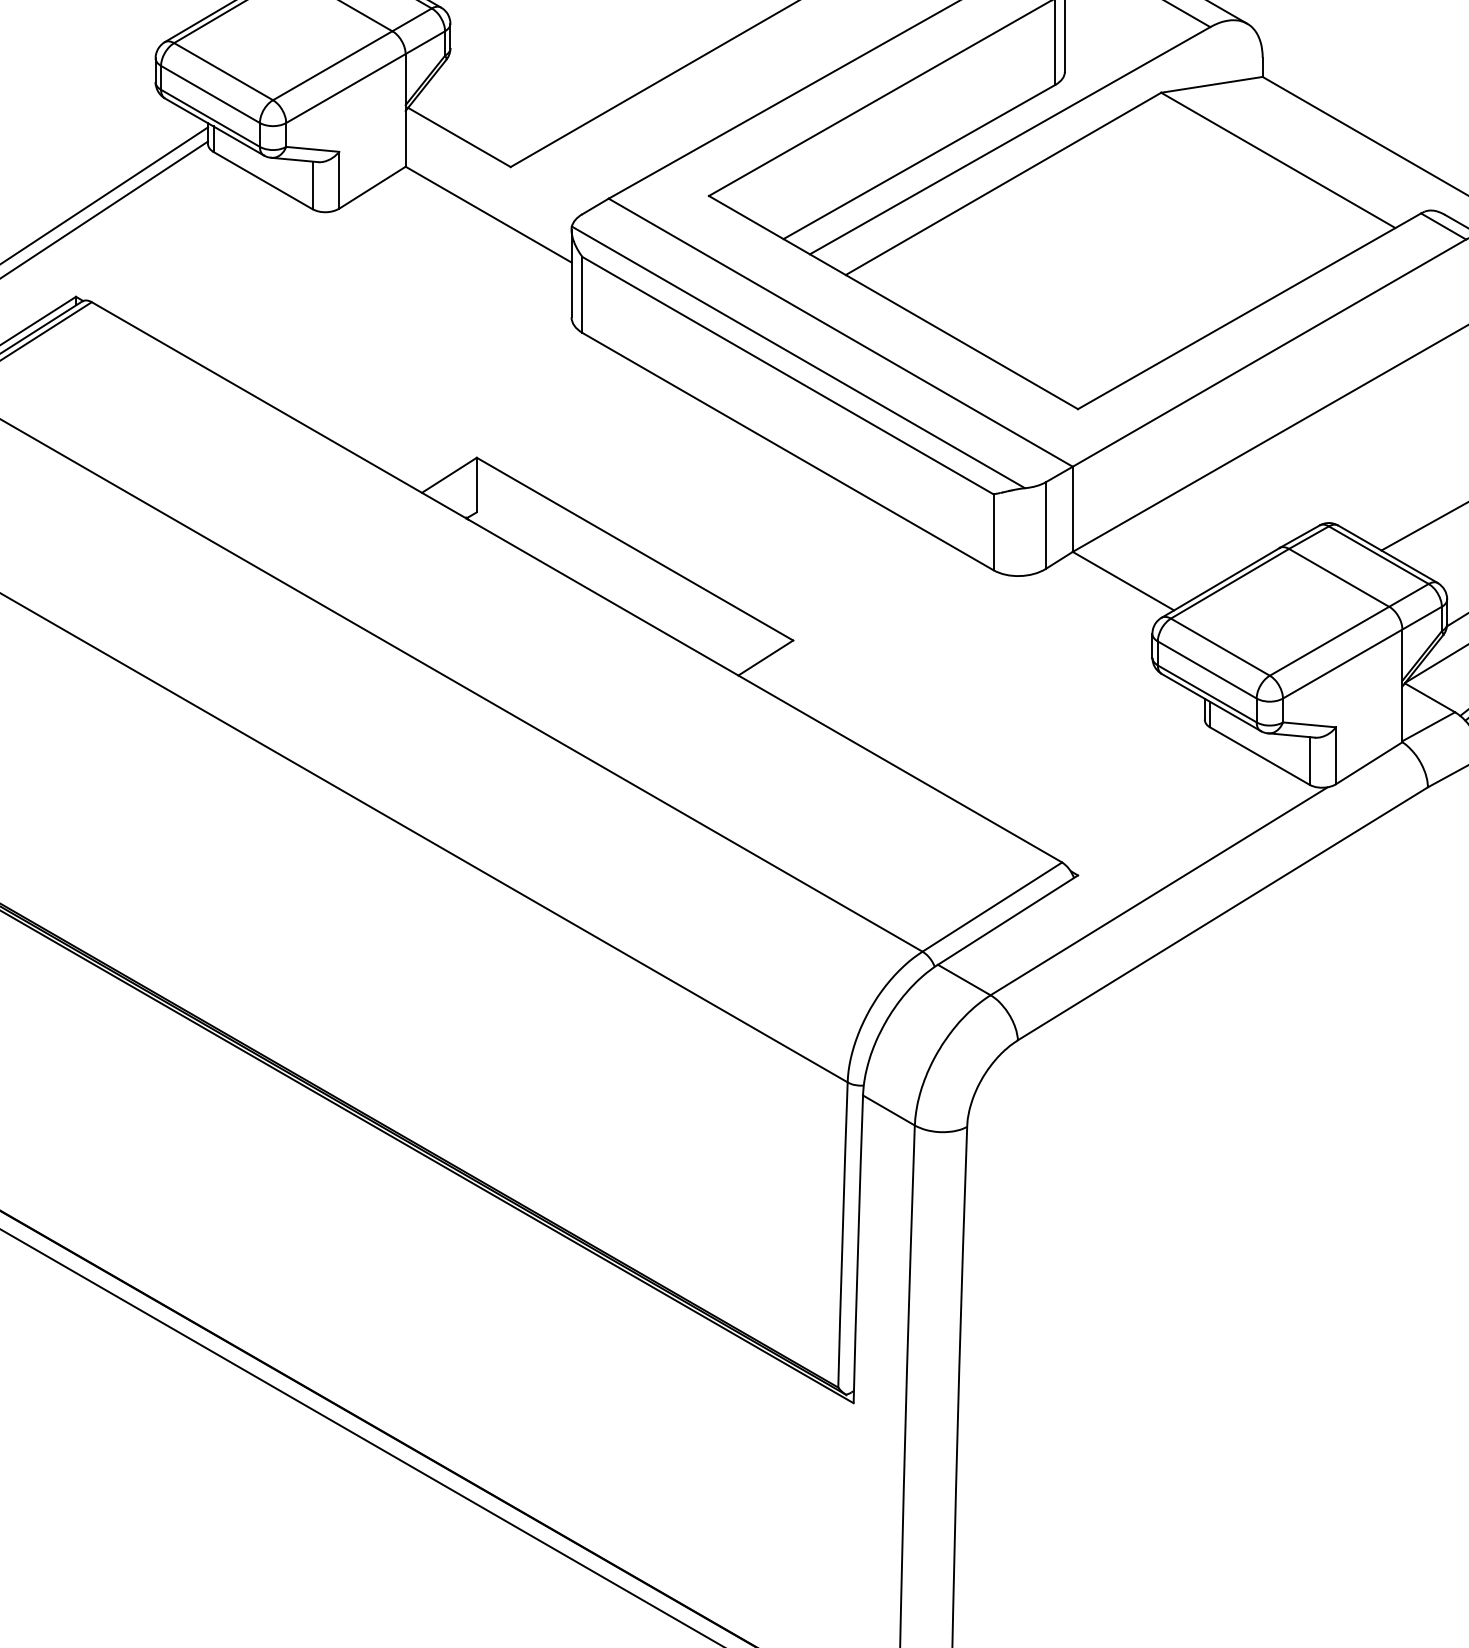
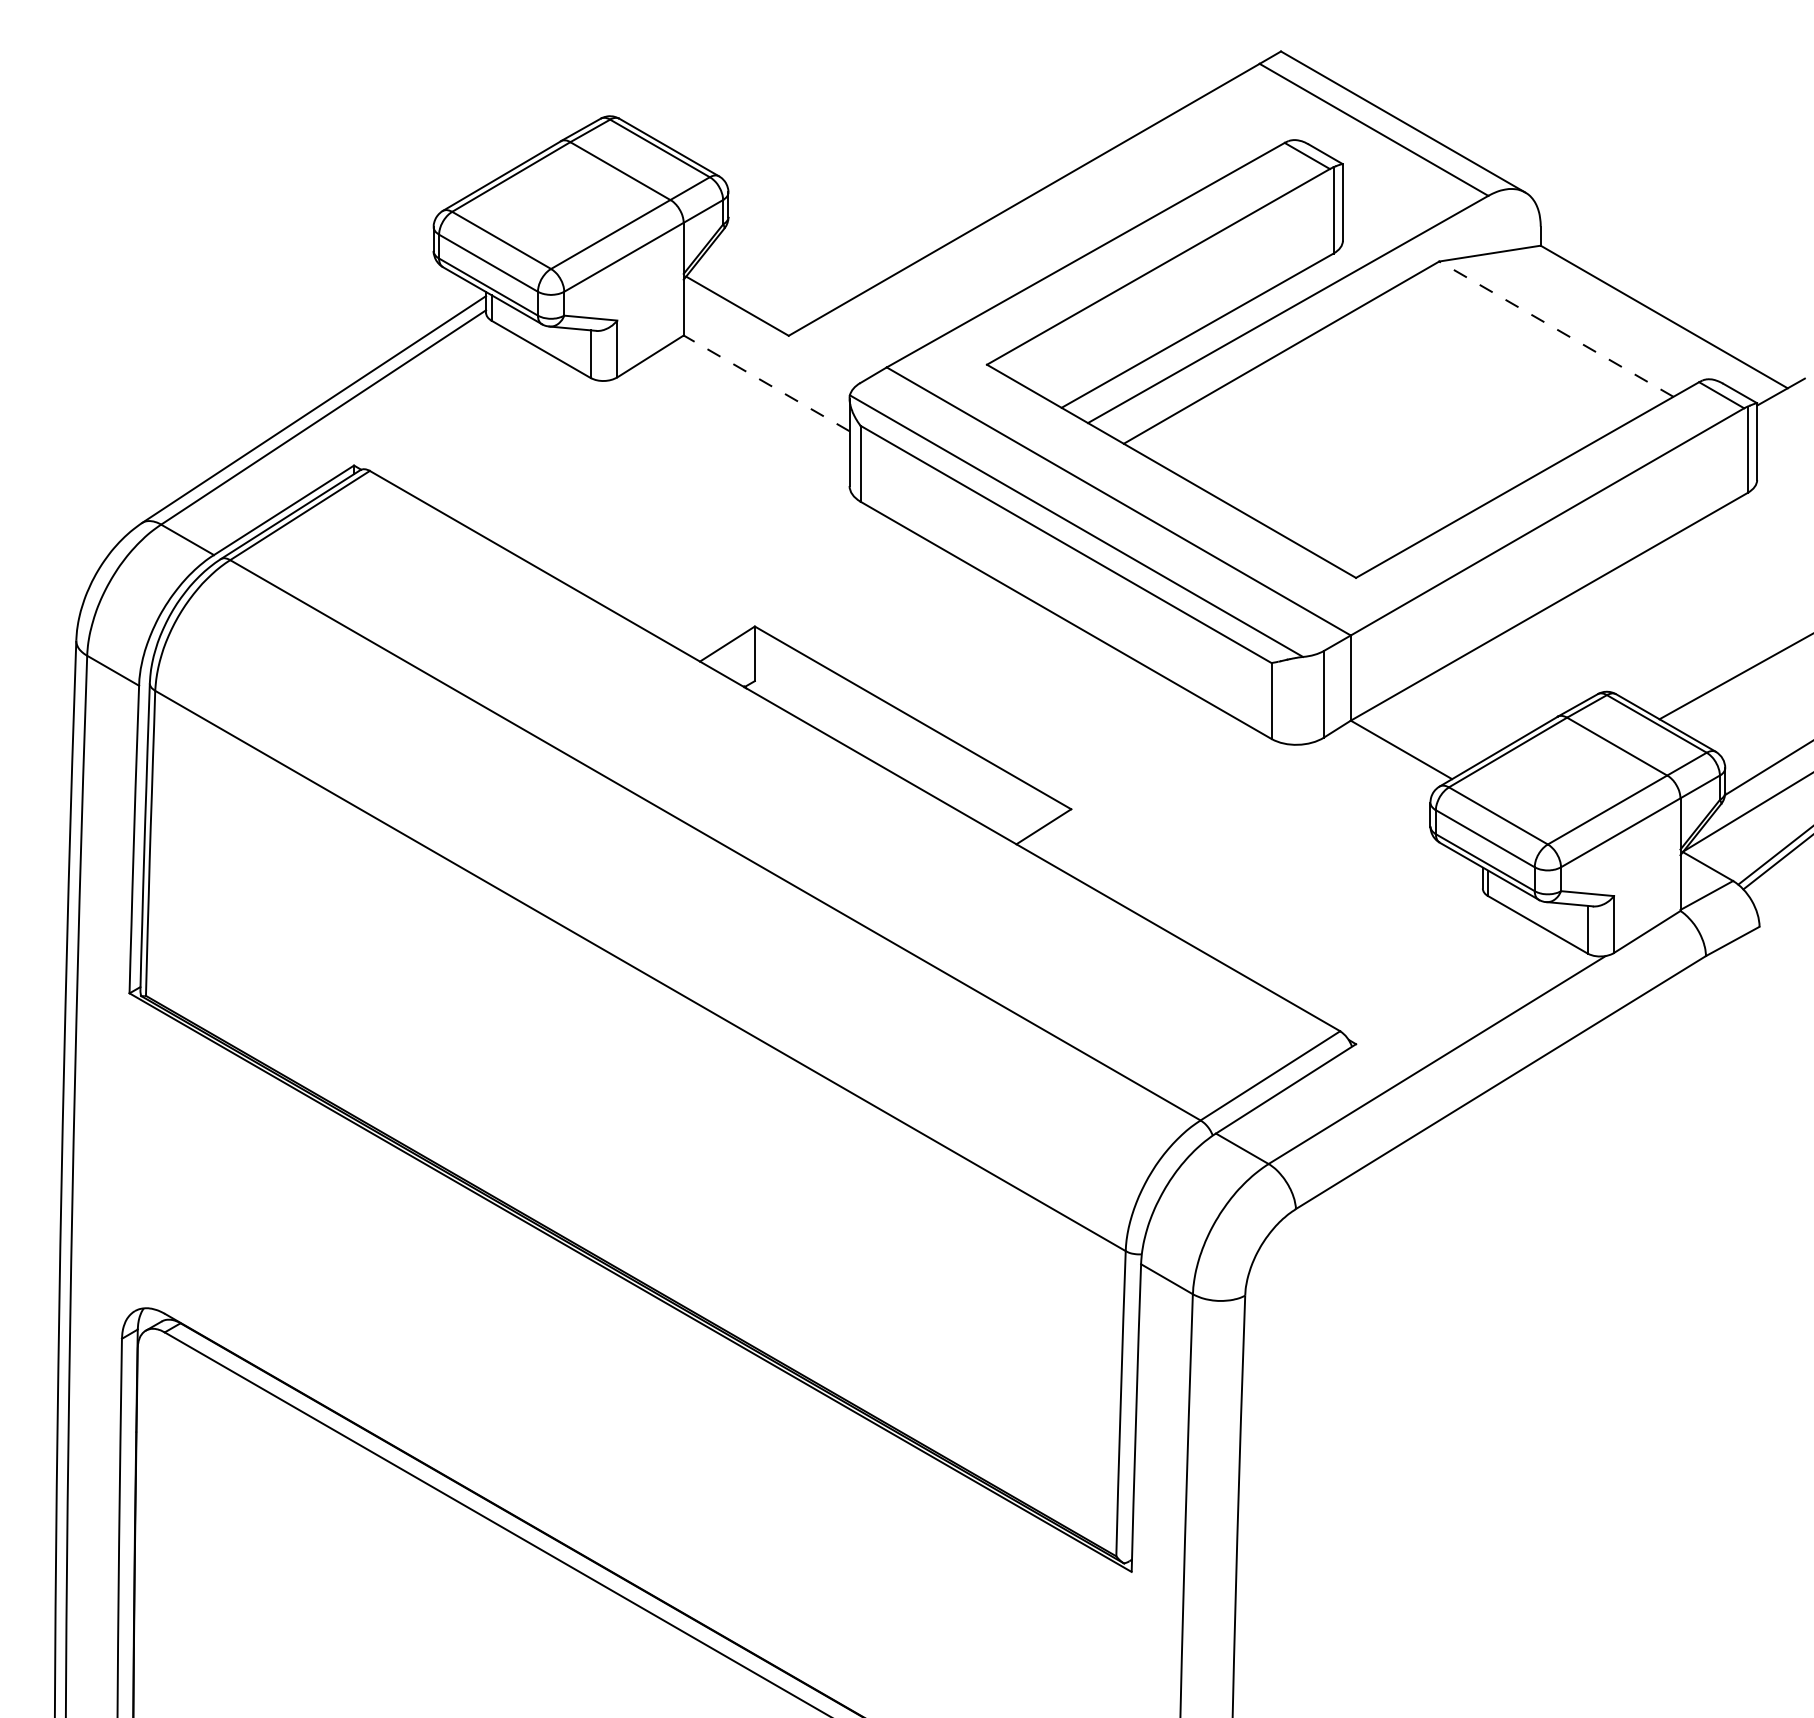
line: (1277, 159) -> (1555, 328), solid -> dashed
line: (488, 214) -> (766, 383), solid -> dashed

